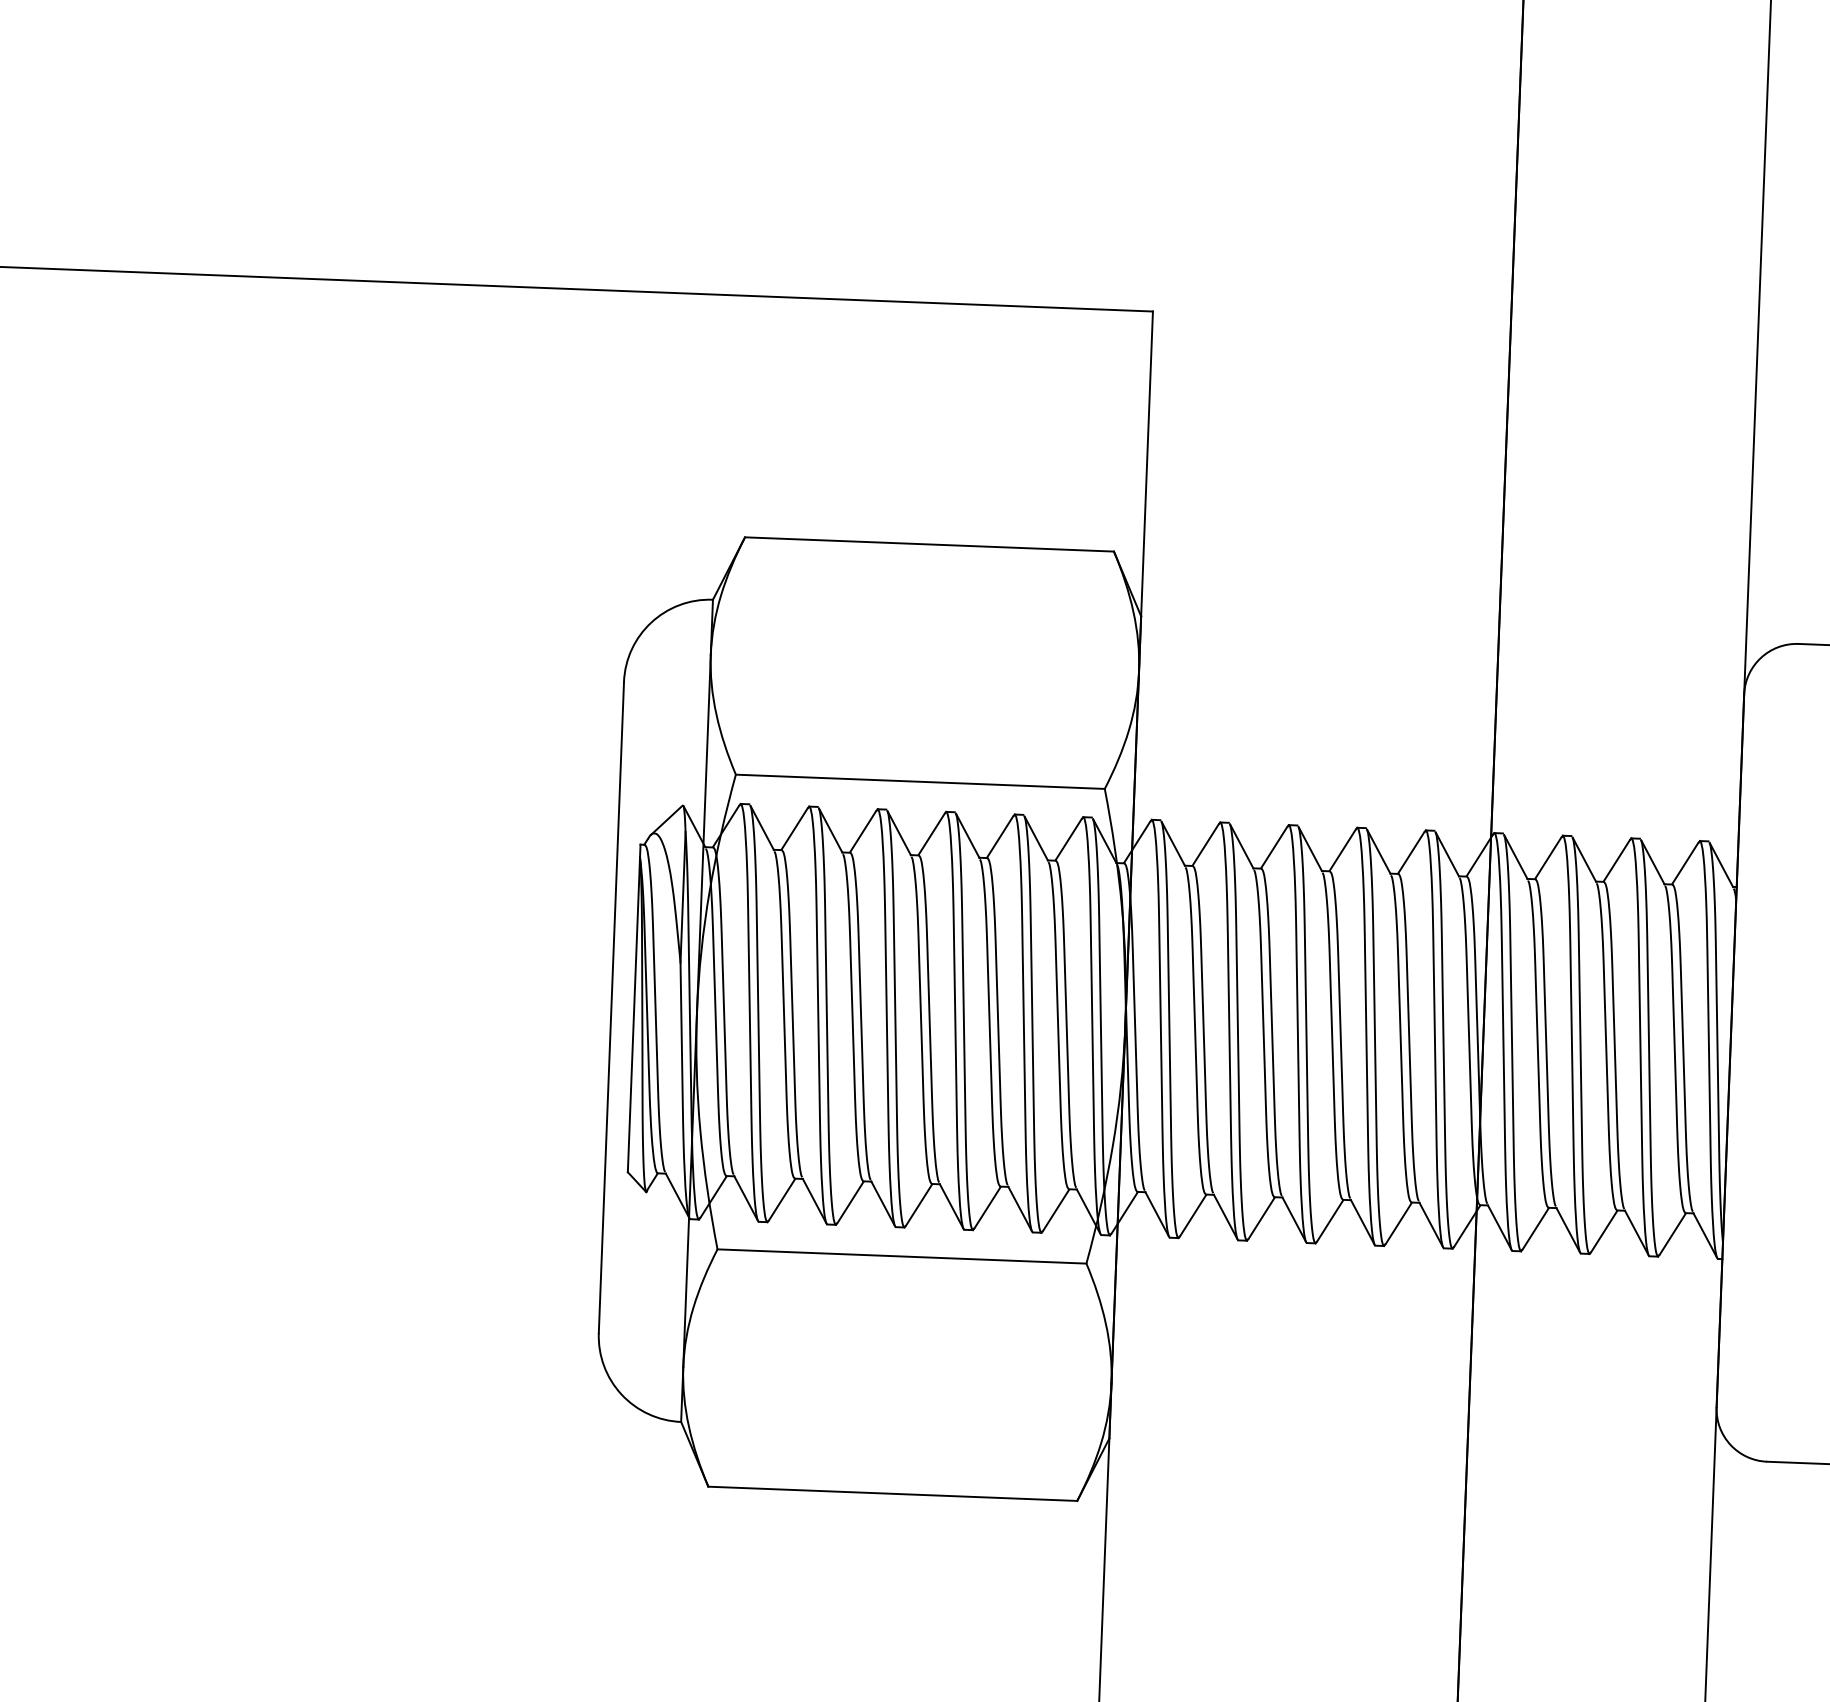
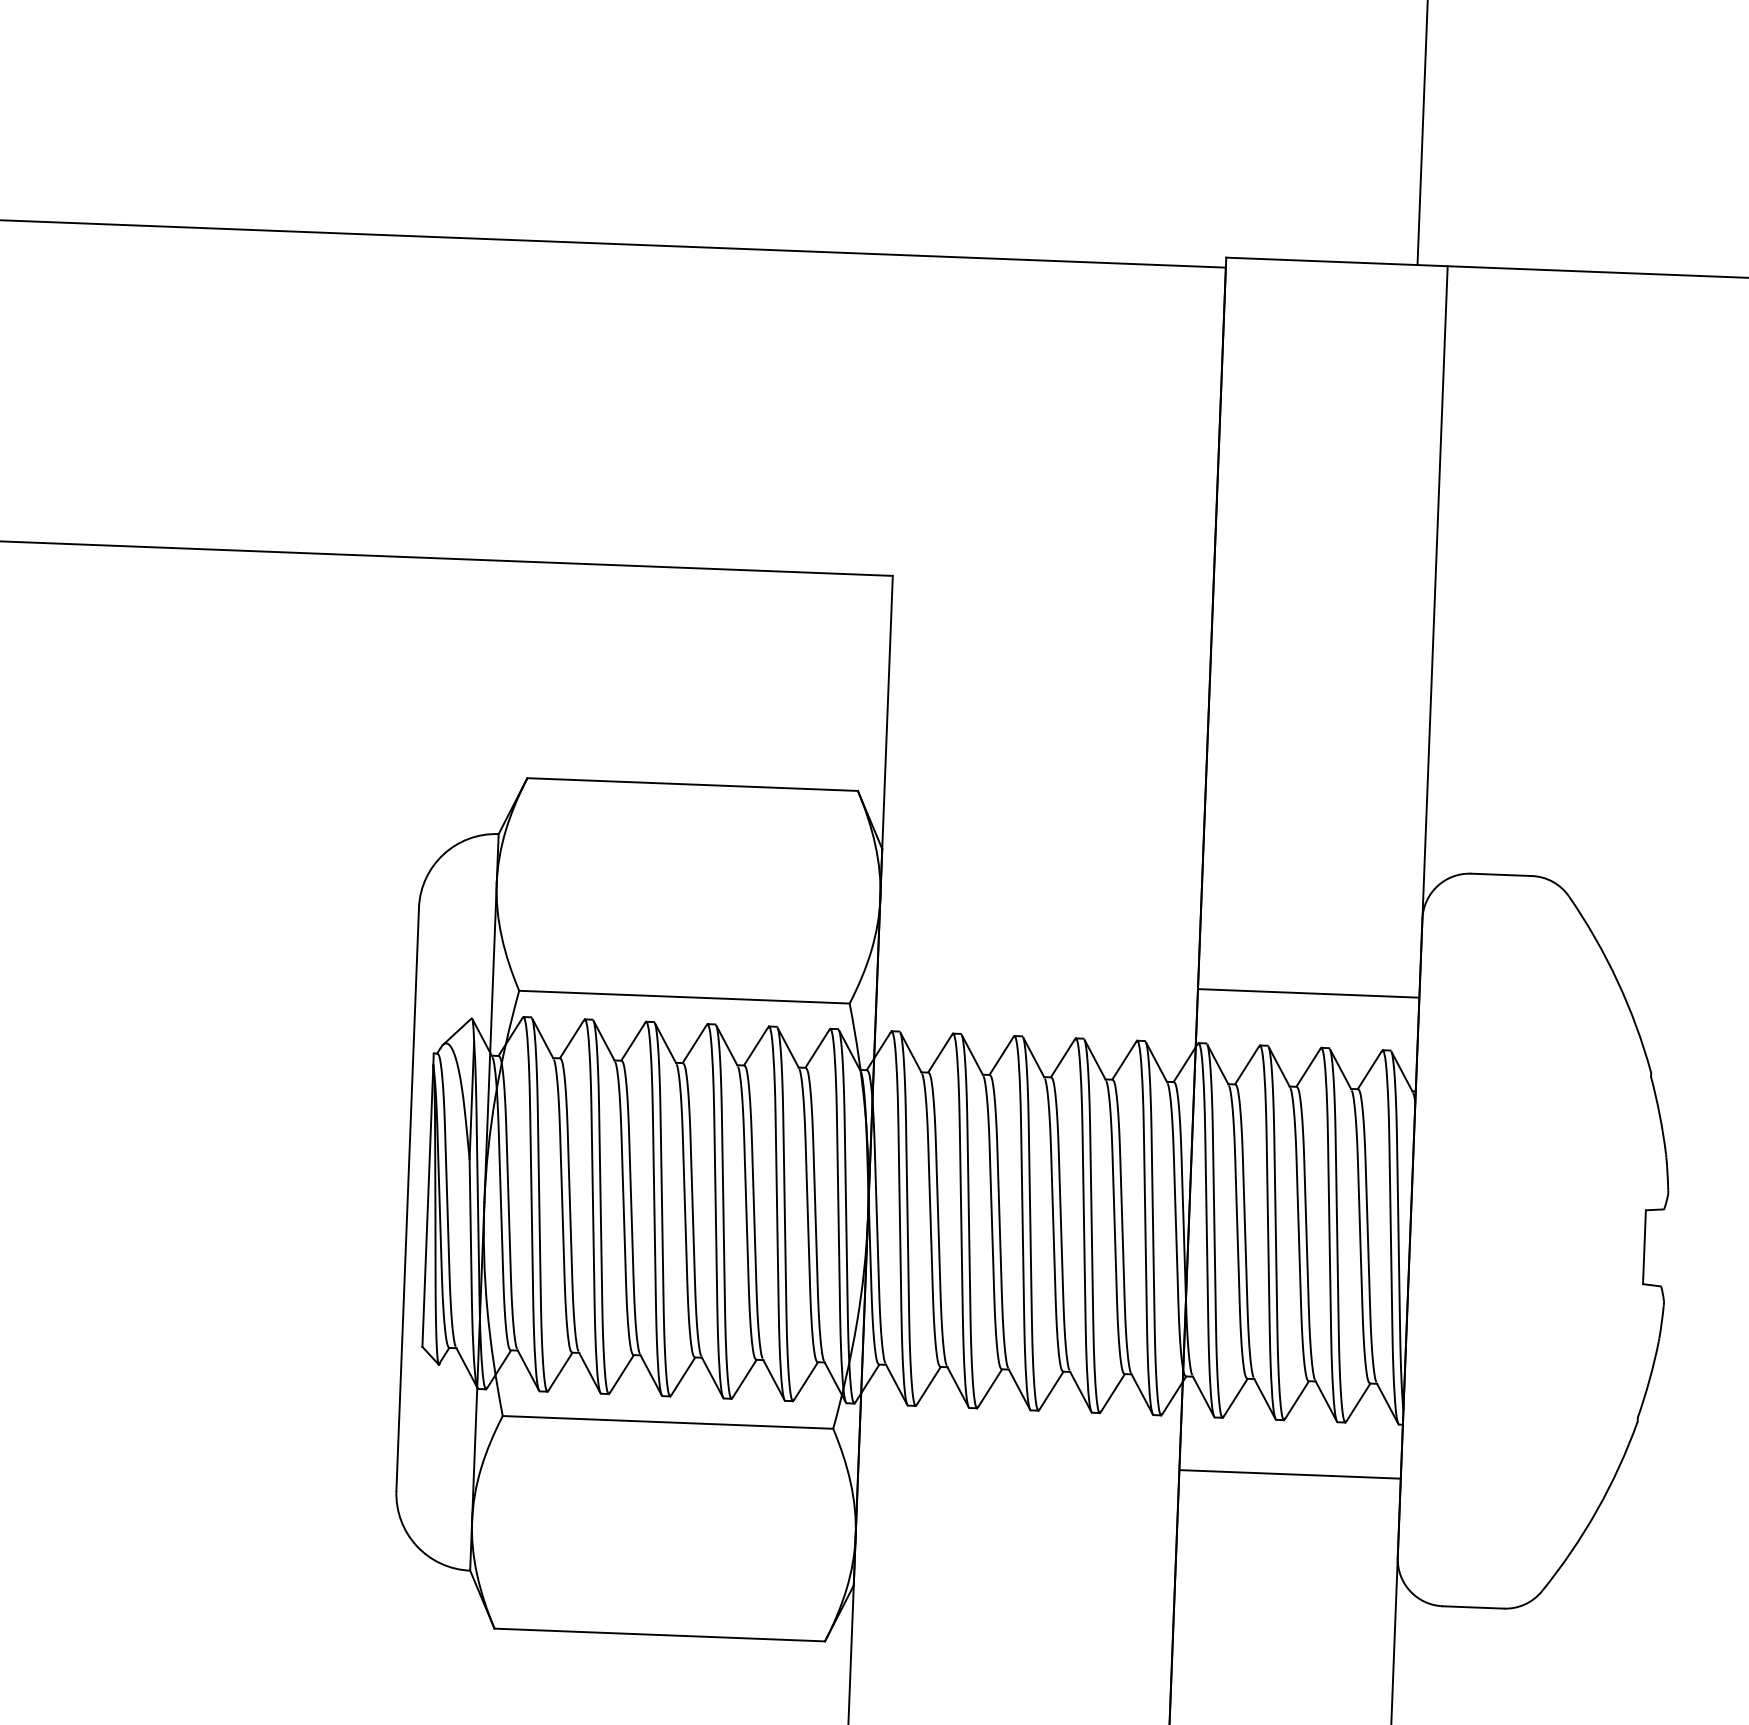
line: (1616, 777) -> (1308, 993), added
line: (1595, 1314) -> (1289, 1474), added

